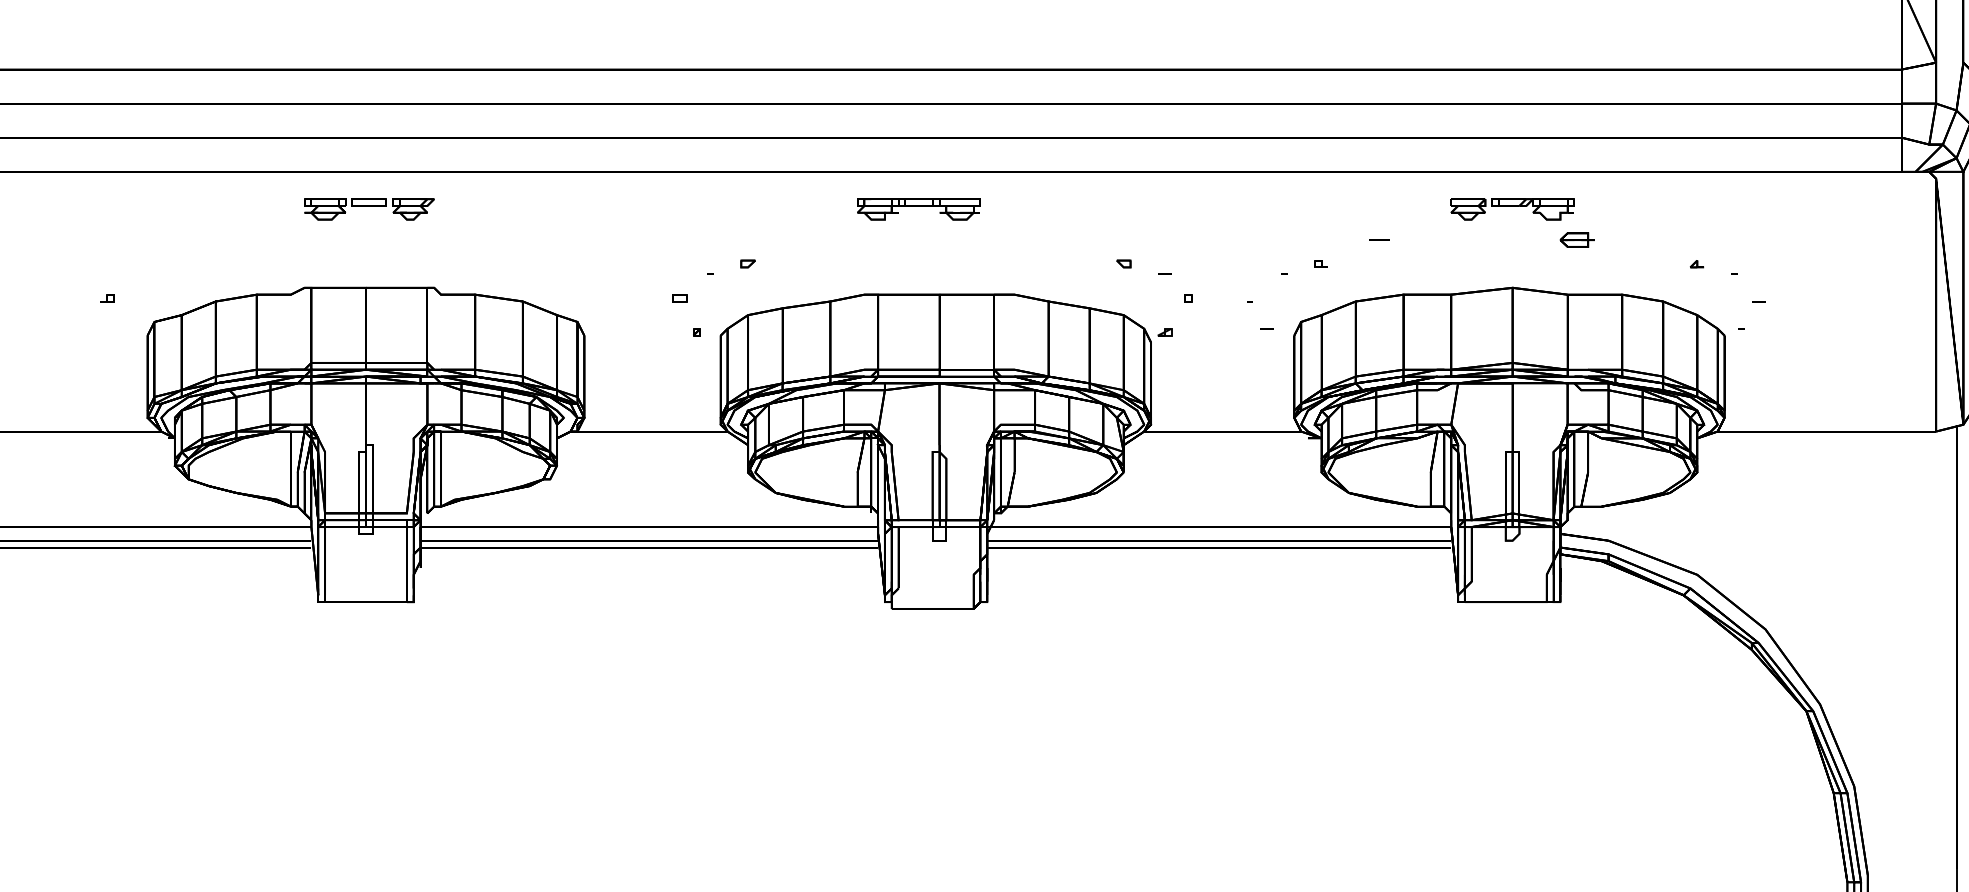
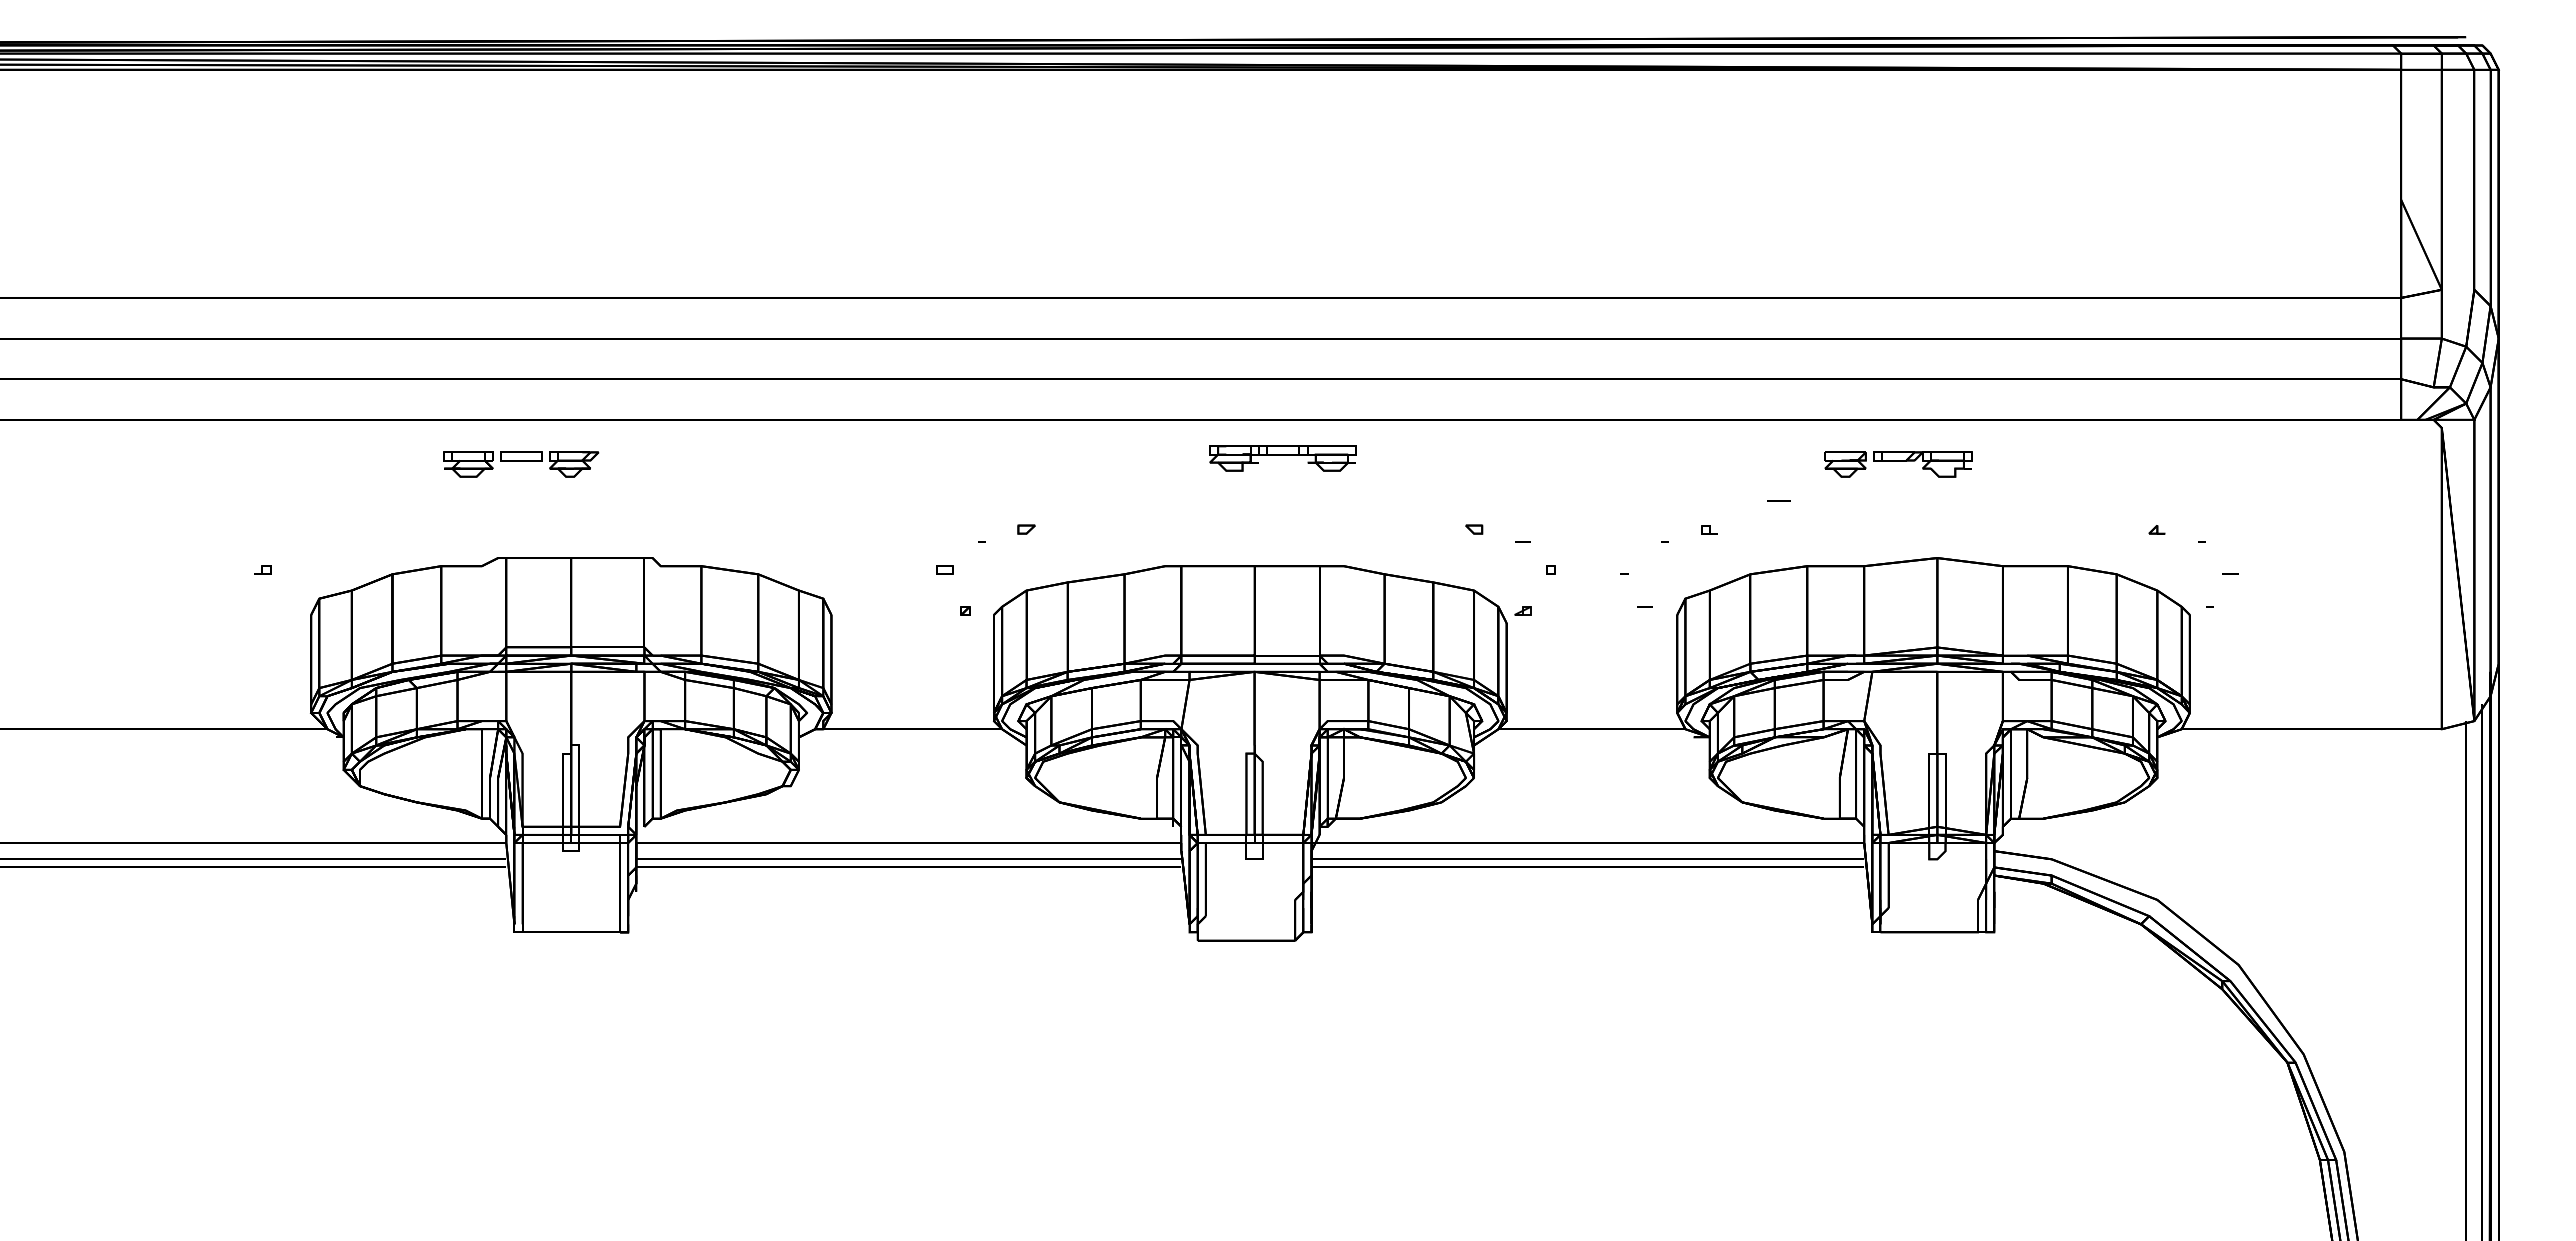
part: (369, 209) -> (521, 464), moved
part: (918, 209) -> (1282, 458), moved
part: (1512, 209) -> (1898, 464), moved
part: (1577, 240) -> (2014, 501), removed

